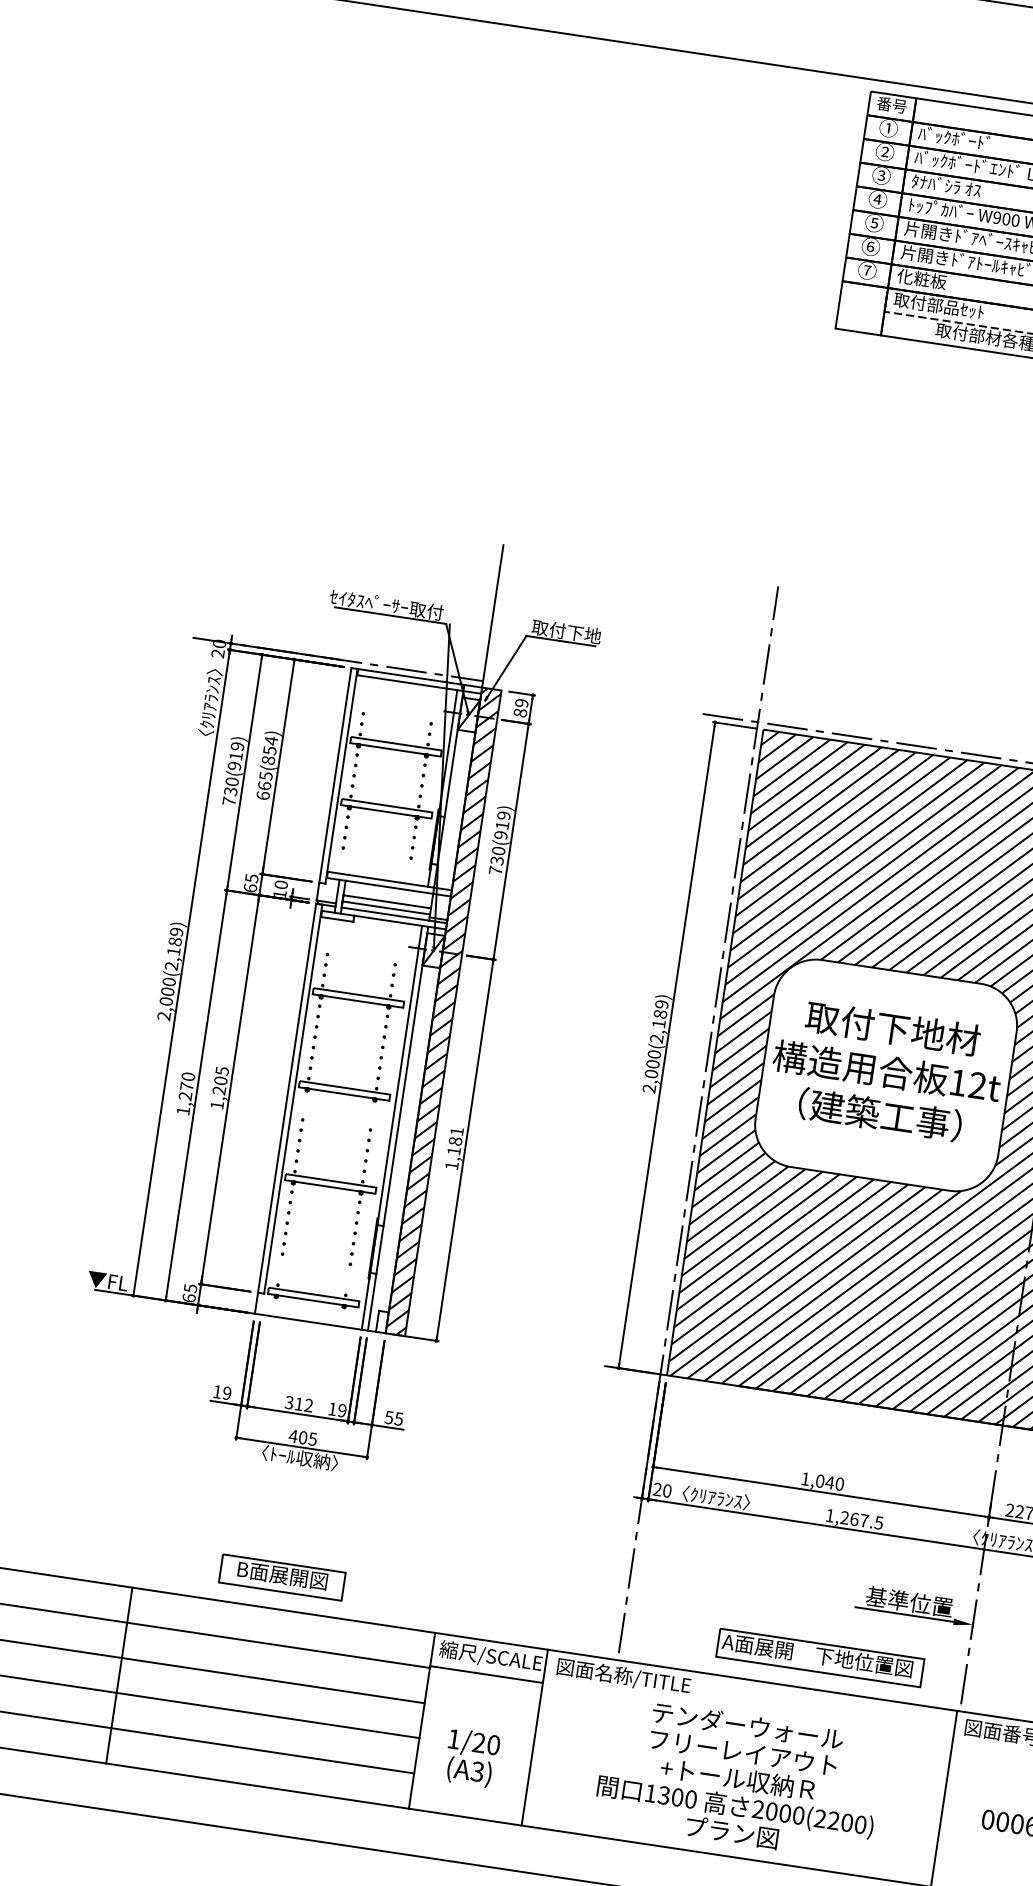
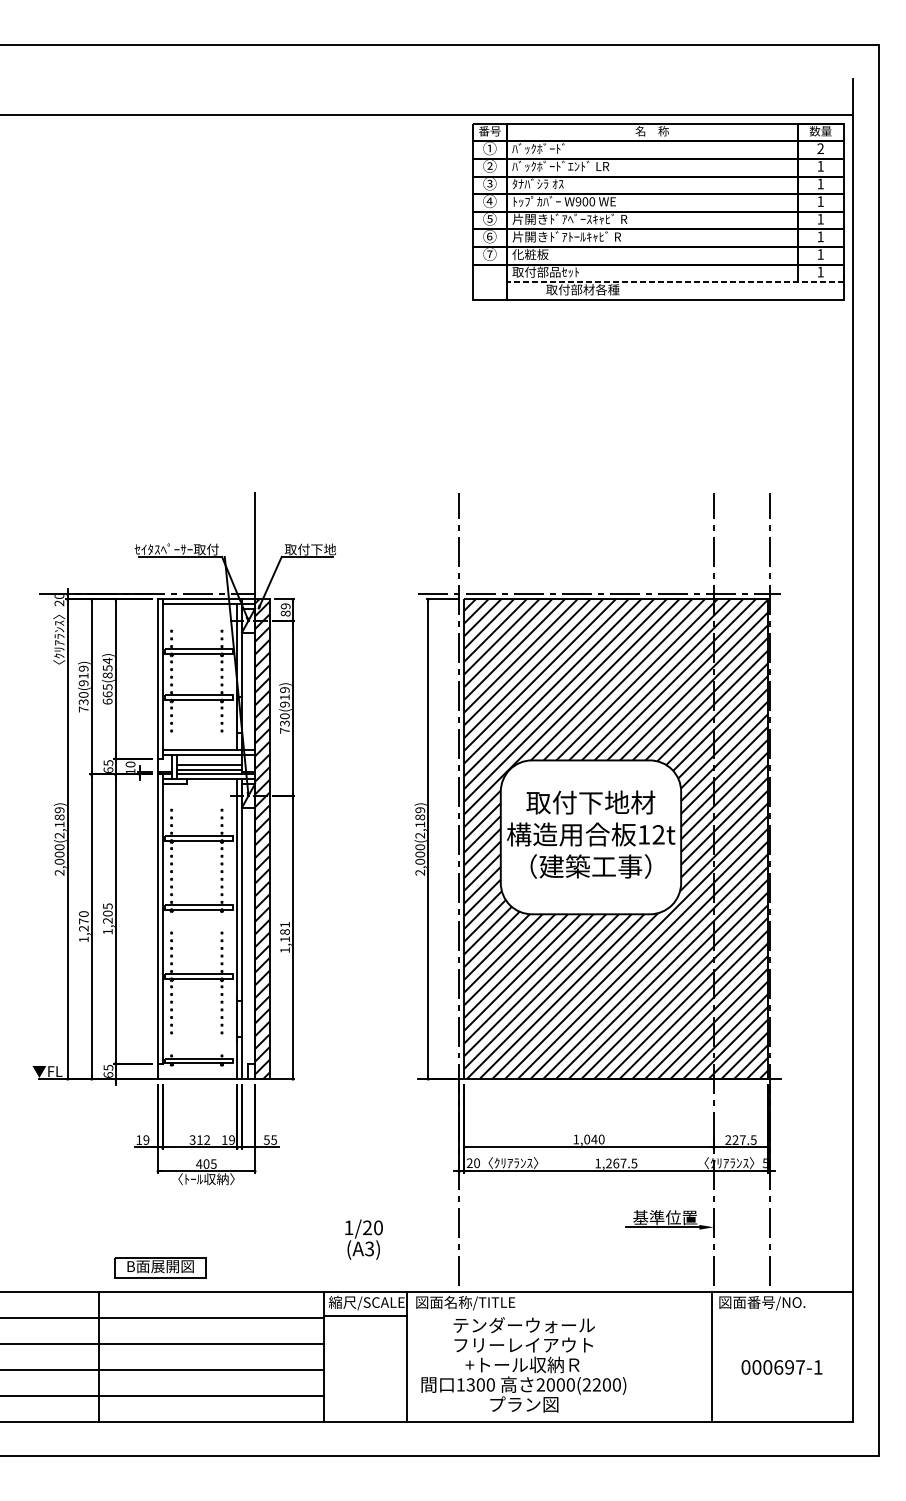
part: (282, 1576) -> (160, 1267), moved
part: (820, 1657) -> (606, 1267), removed
text: (471, 1757) -> (363, 1239), moved
text: (739, 1778) -> (523, 1364), moved

